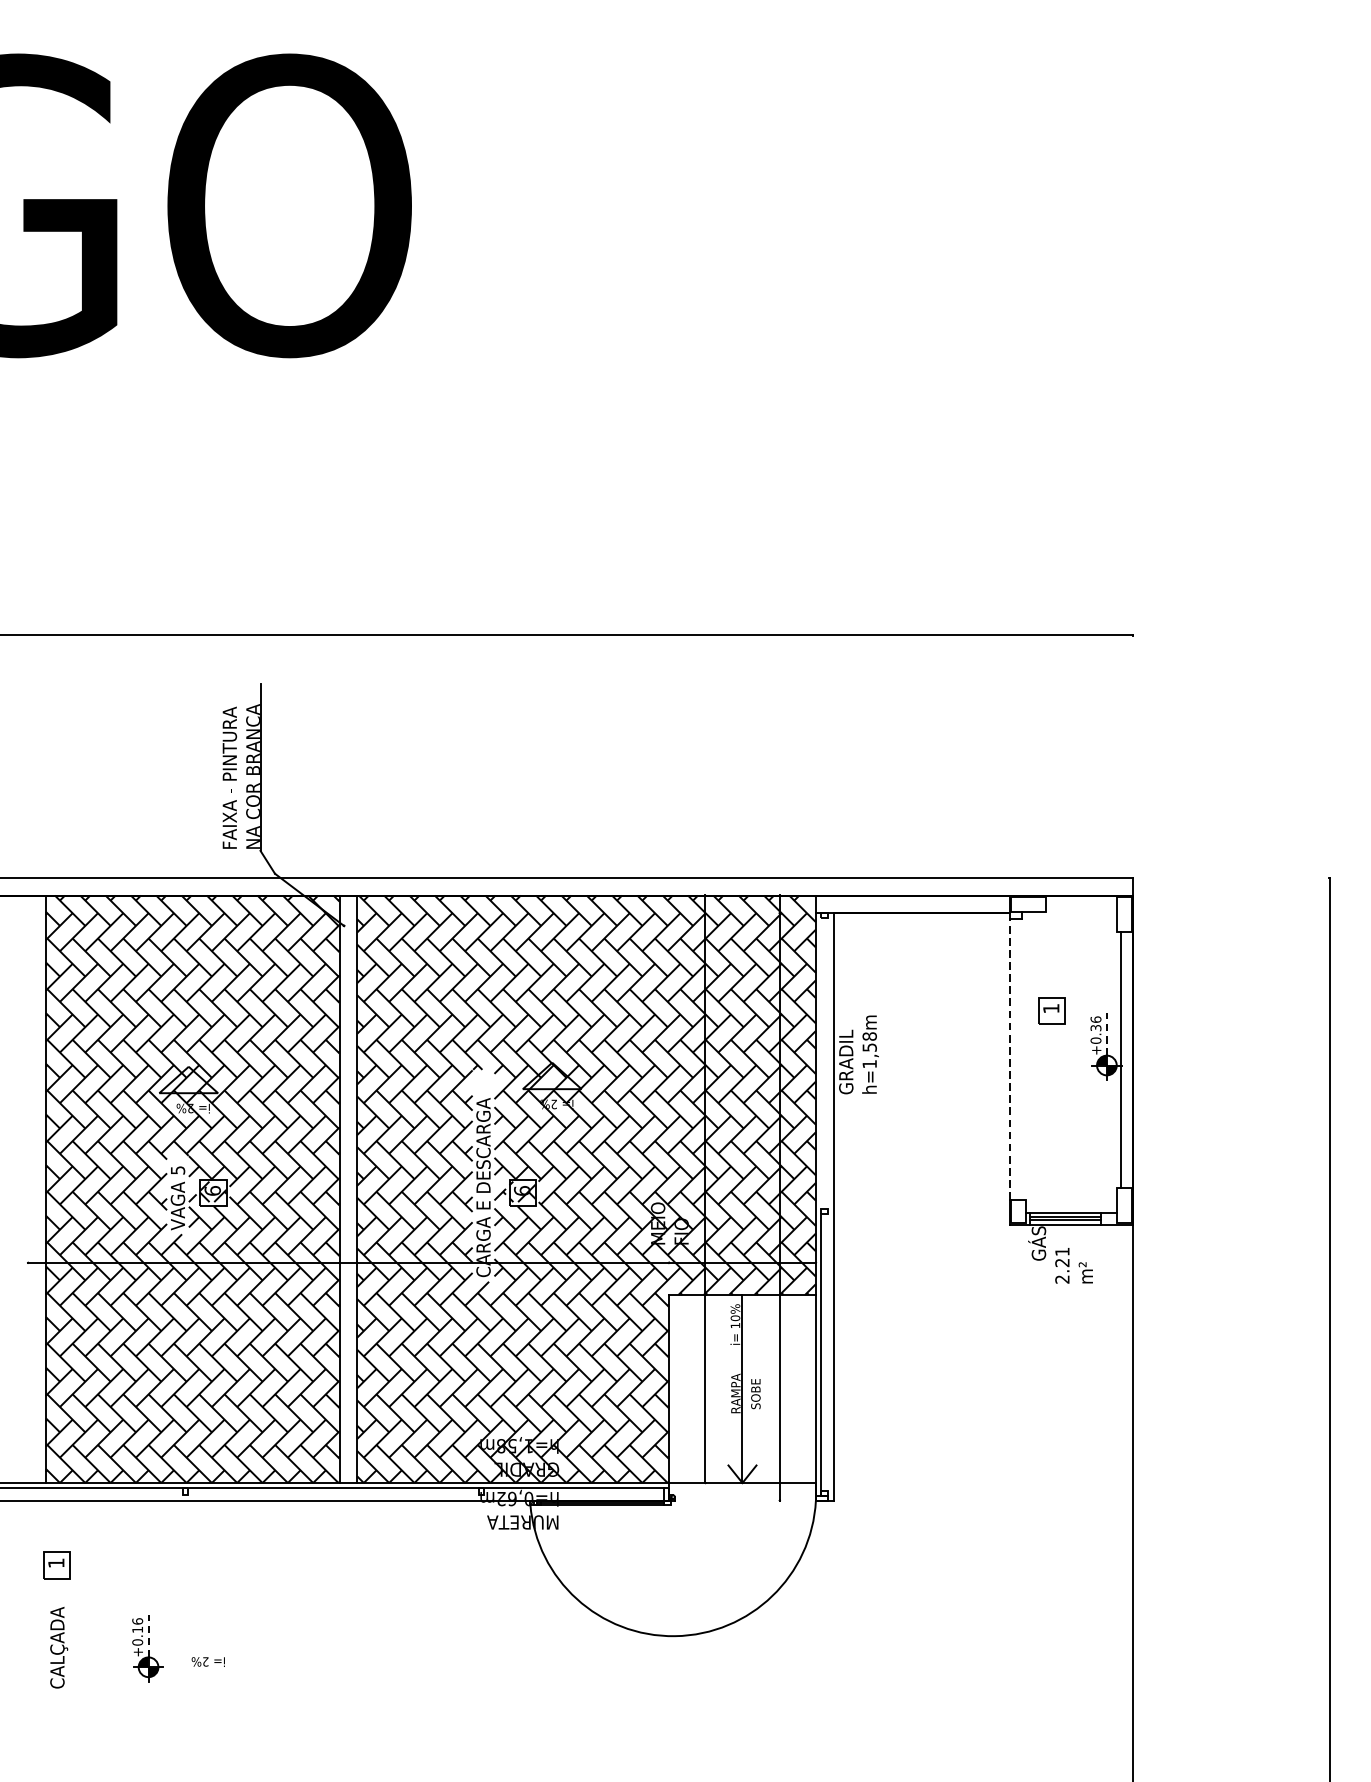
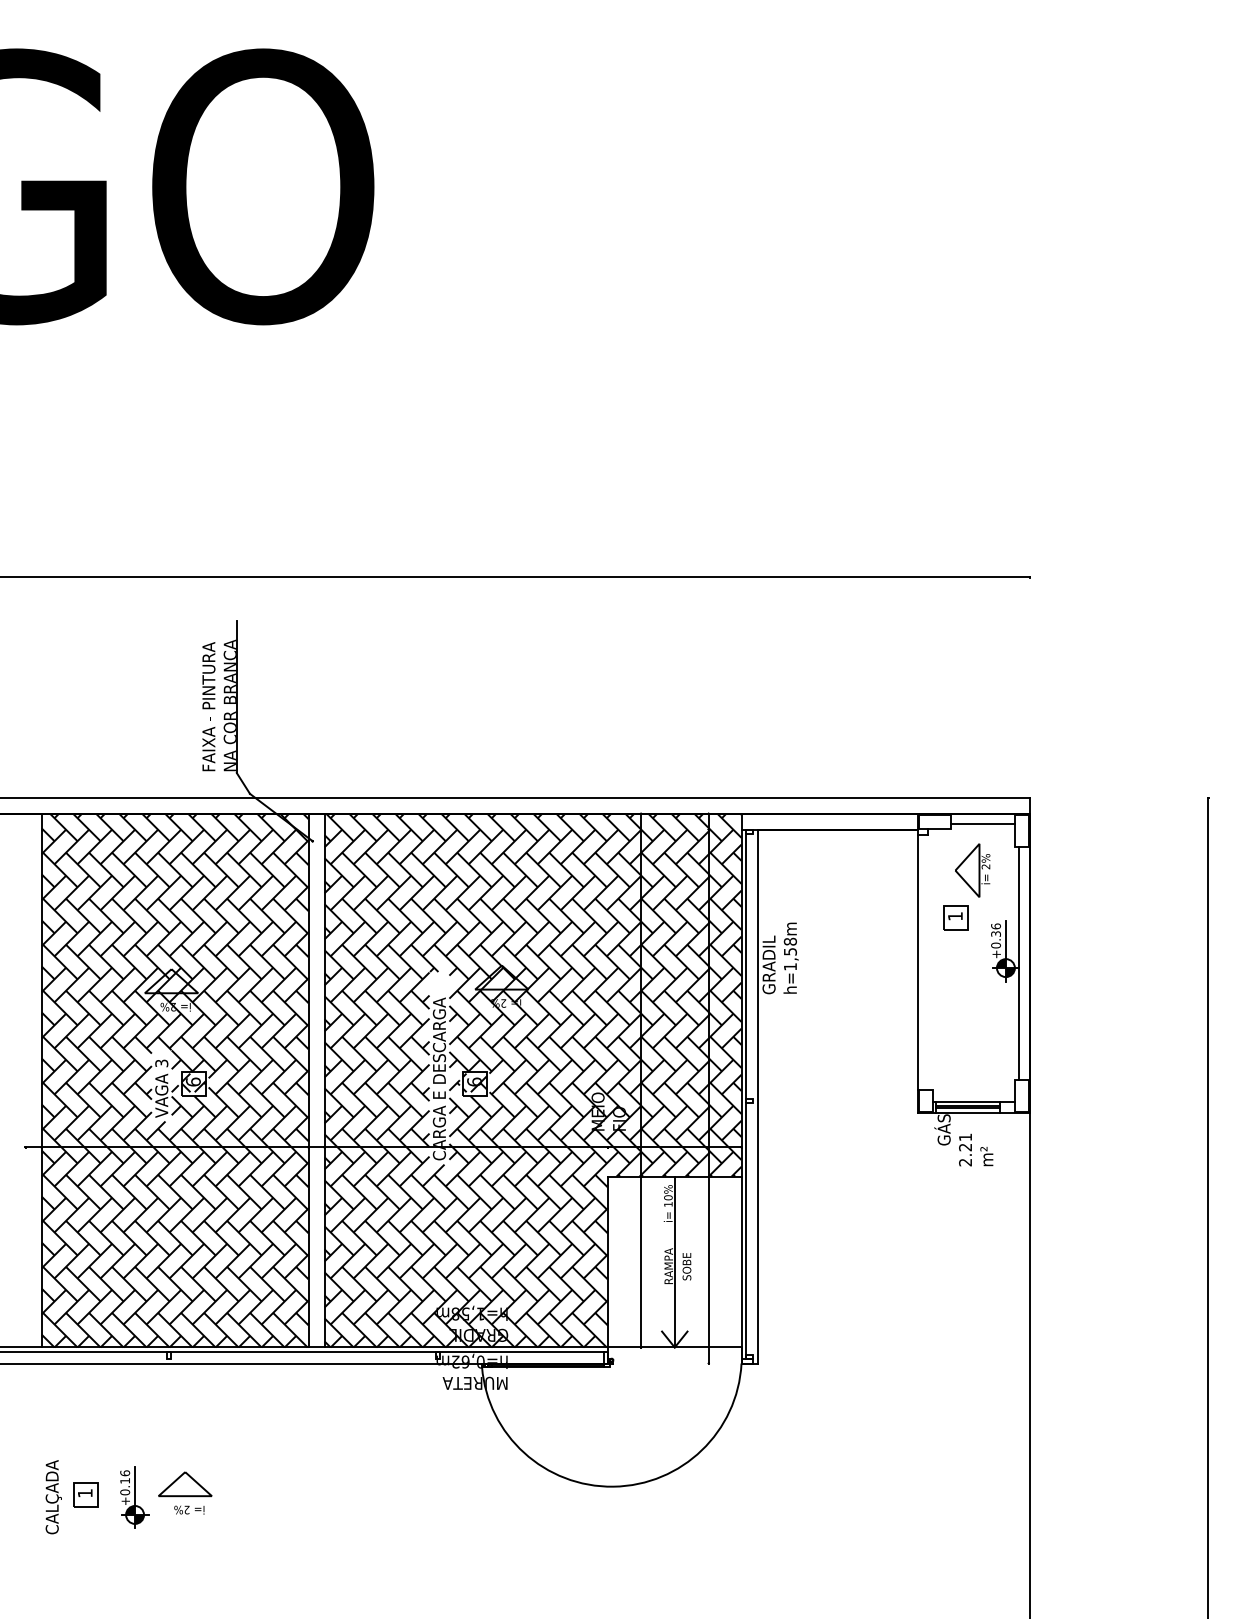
line: (1081, 907) -> (982, 824), added
part: (1070, 958) -> (972, 870), added
line: (1106, 1034) -> (1005, 939), dashed -> solid
line: (1009, 1059) -> (917, 962), dashed -> solid
line: (821, 1063) -> (746, 966), added
text: (177, 1169) -> (161, 1062), 5 -> 3
part: (56, 1564) -> (85, 1494), moved
part: (204, 1633) -> (185, 1484), added
line: (149, 1635) -> (135, 1486), dashed -> solid

